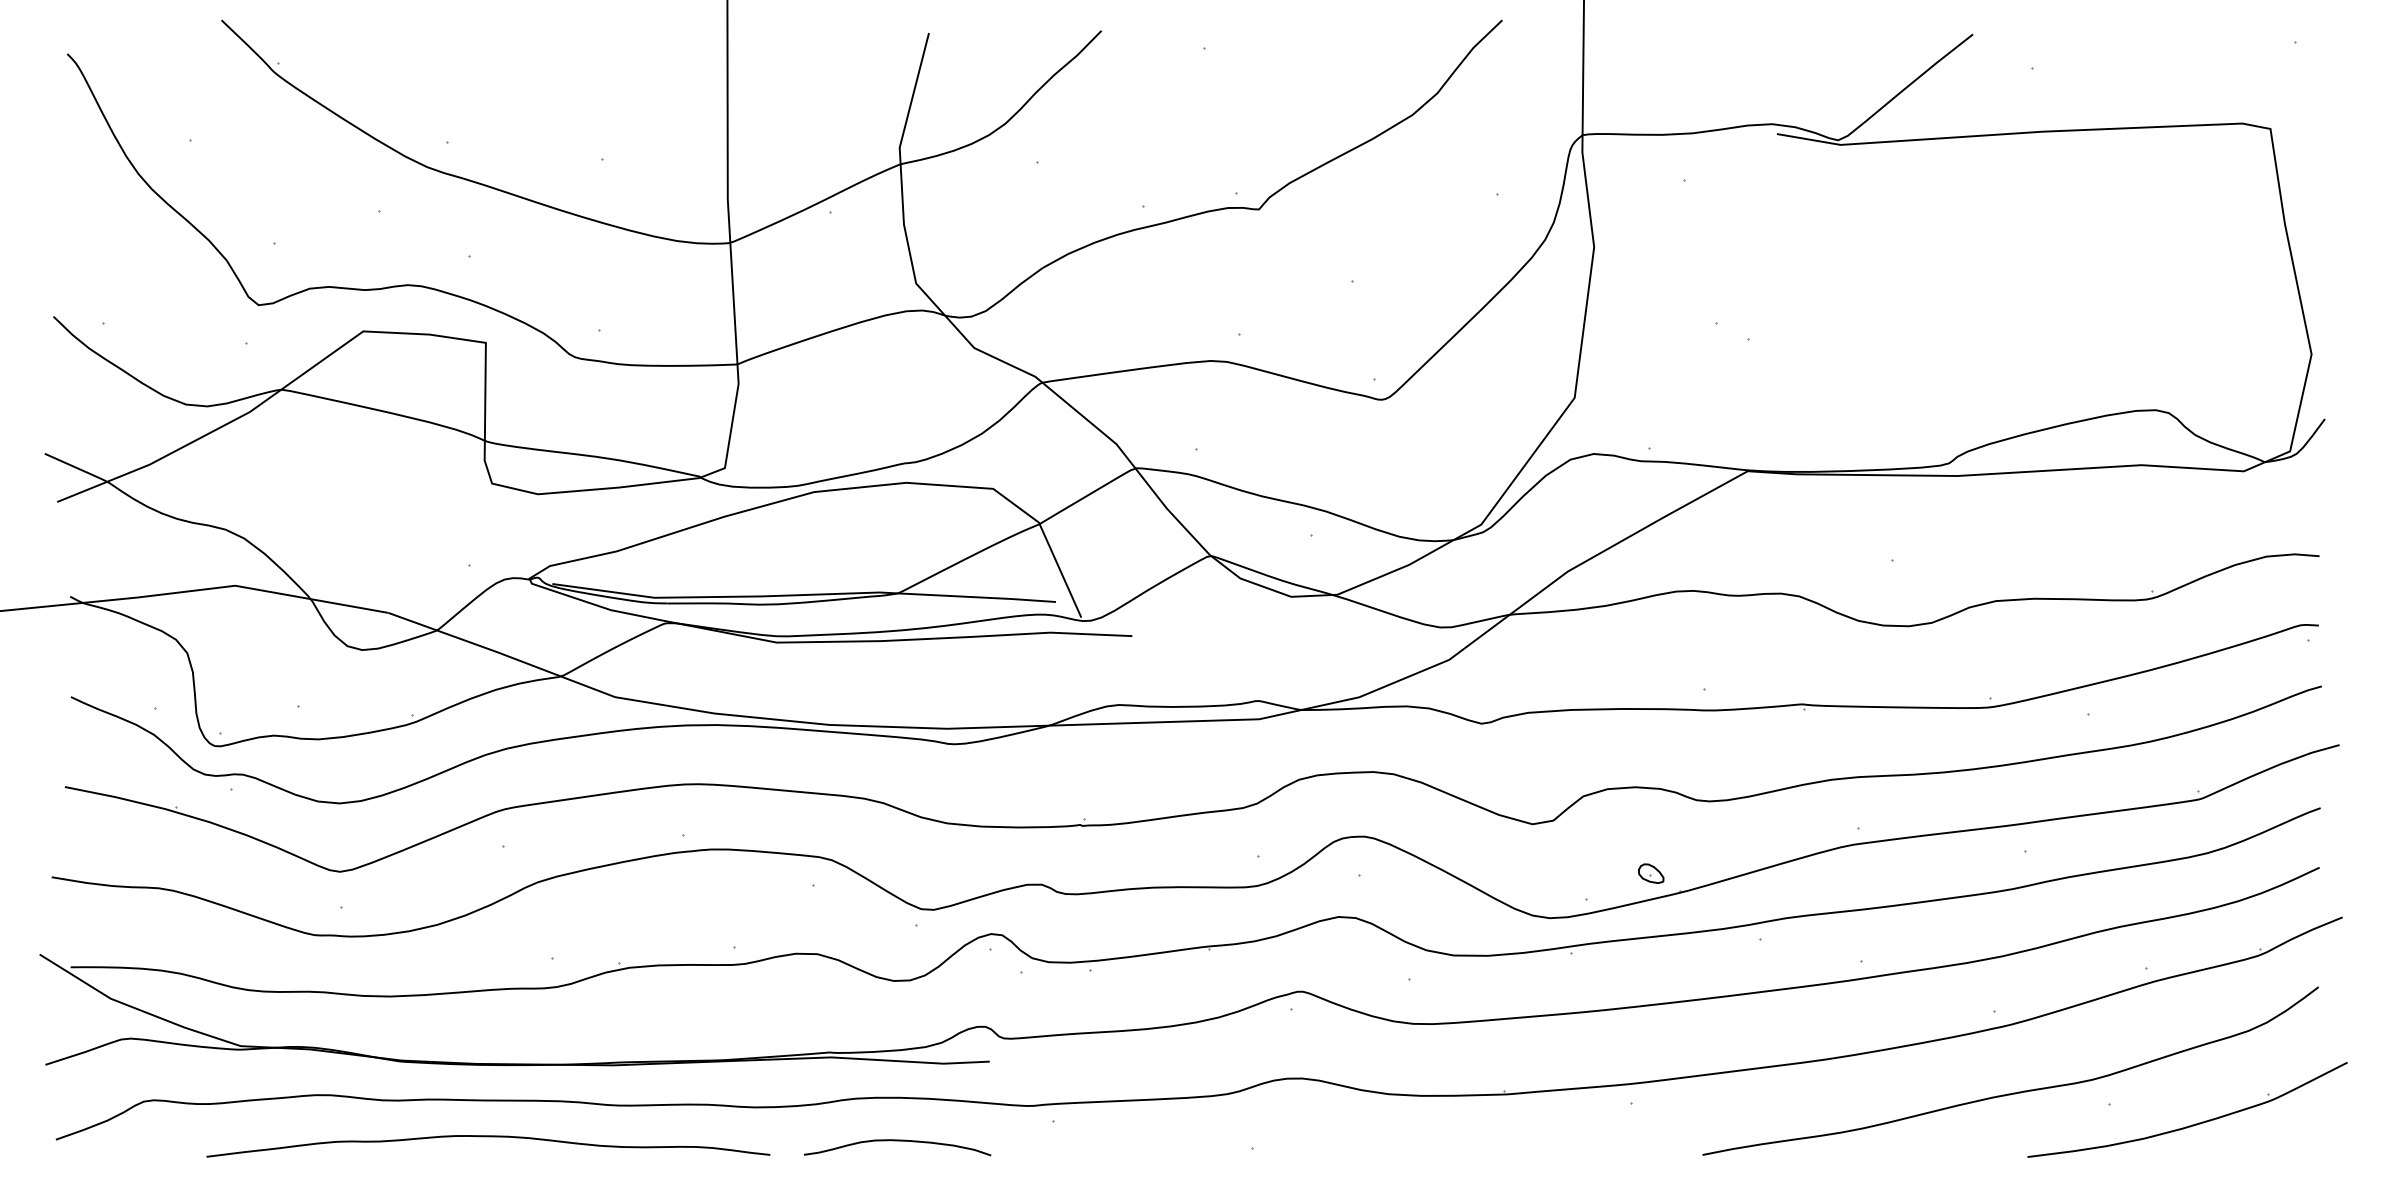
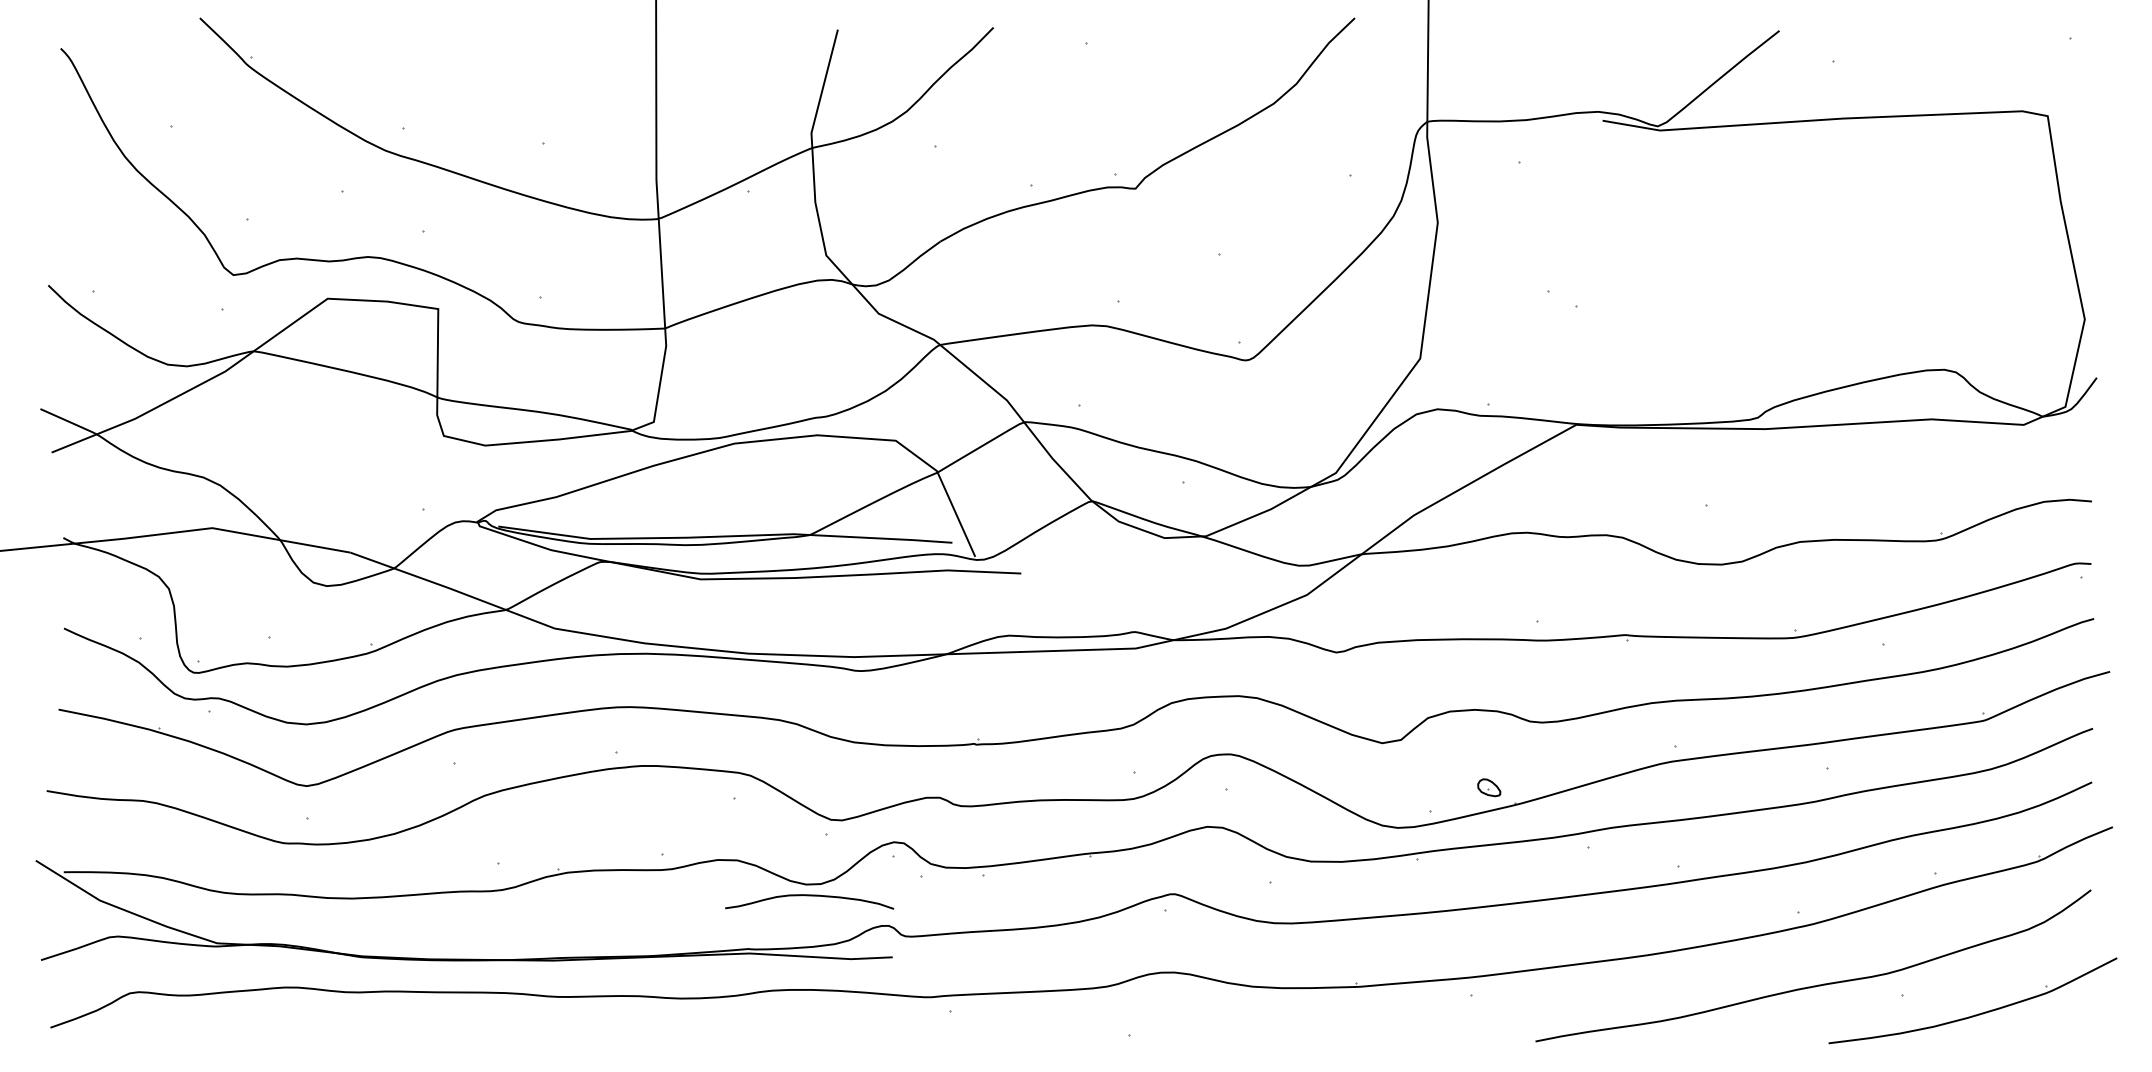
curve: (488, 1137) -> (440, 1025), removed
curve: (897, 1141) -> (809, 896), moved

